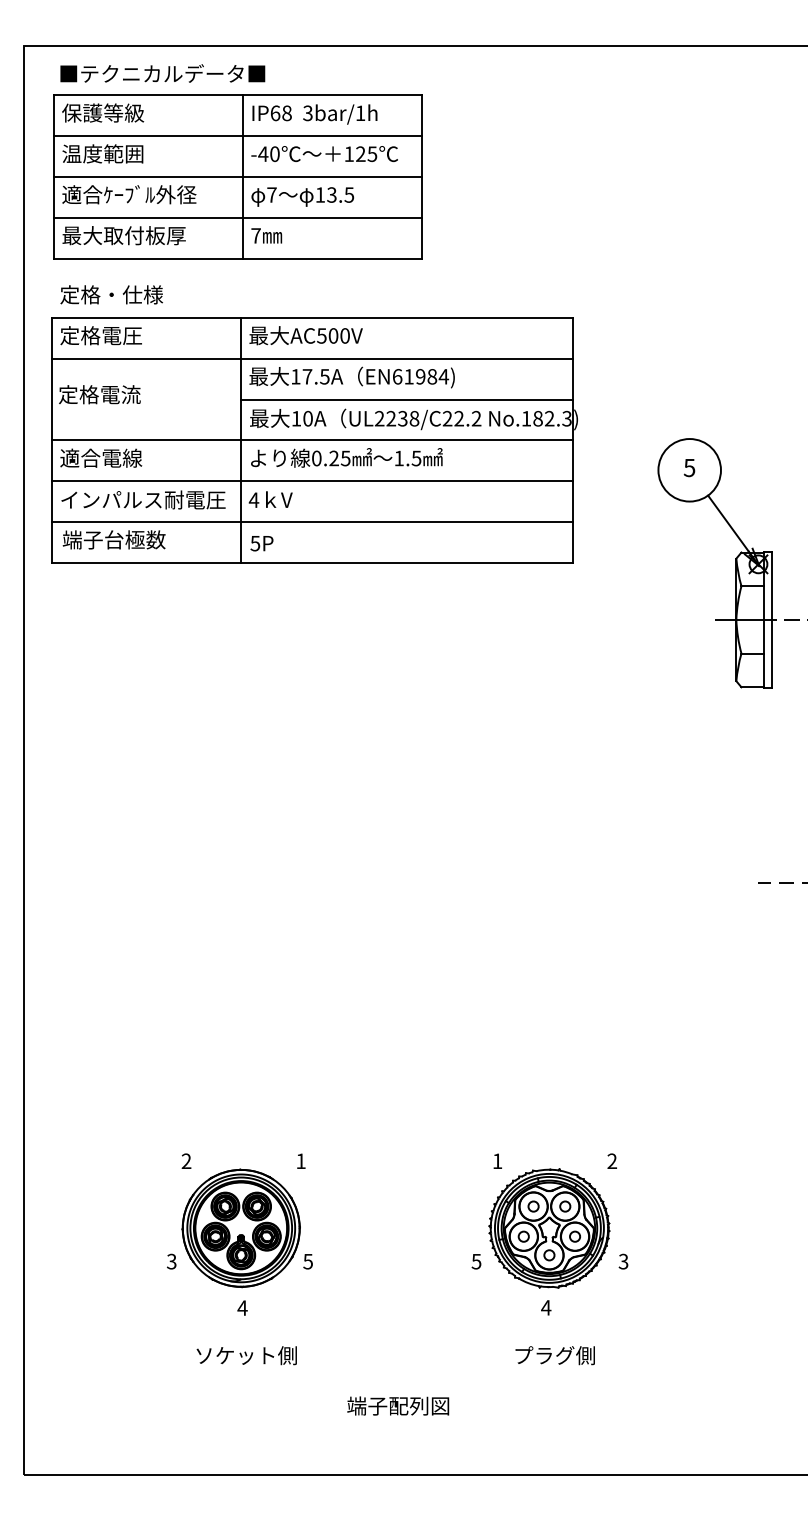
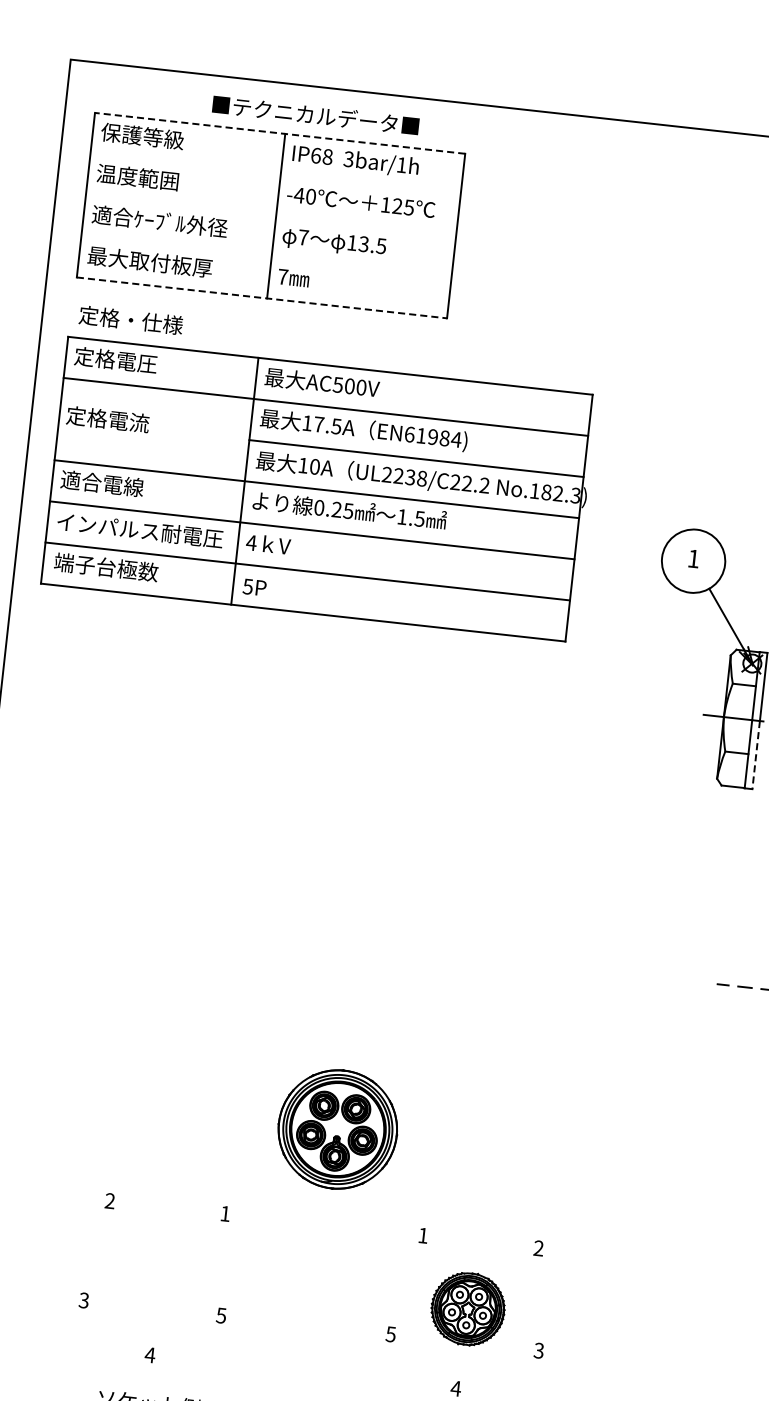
text: (162, 73) -> (315, 115), moved
line: (237, 95) -> (279, 133), solid -> dashed
line: (237, 136) -> (275, 174), removed
line: (237, 177) -> (270, 216), removed
line: (237, 217) -> (266, 256), removed
line: (237, 258) -> (261, 297), solid -> dashed
text: (689, 468) -> (693, 559), 5 -> 1
line: (772, 653) -> (756, 754), solid -> dashed
part: (240, 1228) -> (337, 1129), moved
part: (549, 1228) -> (468, 1309), size x0.6

